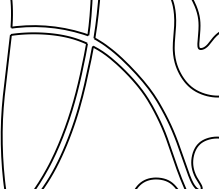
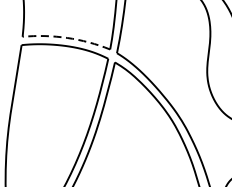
arc: (50, 26) -> (67, 37), solid -> dashed

